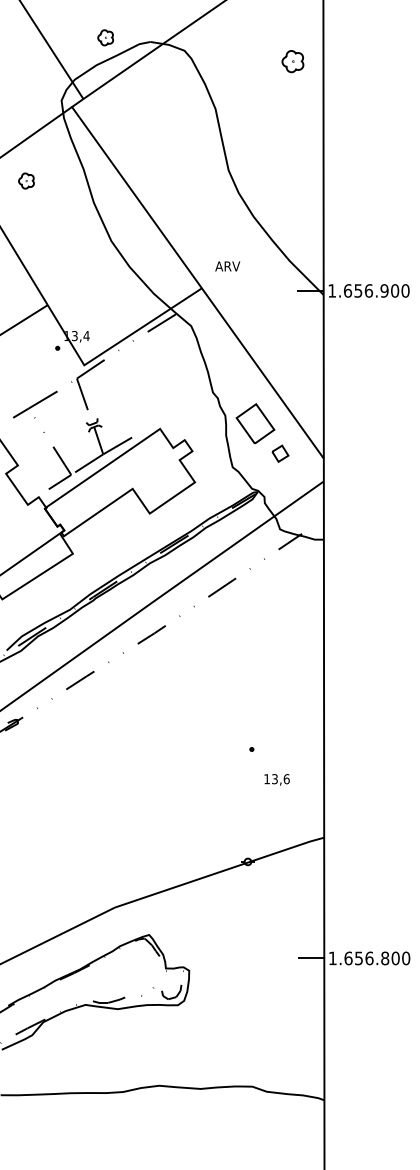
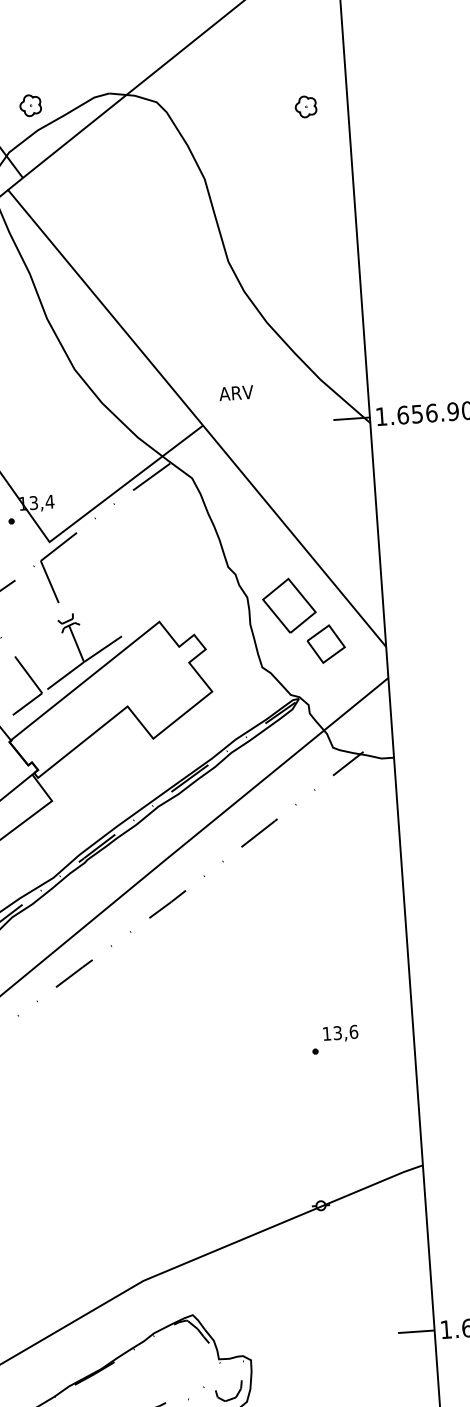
part: (105, 37) -> (30, 105), moved
part: (292, 61) -> (305, 106), size x0.71
part: (280, 453) -> (326, 643), size x1.67
text: (276, 779) -> (339, 1033), moved

